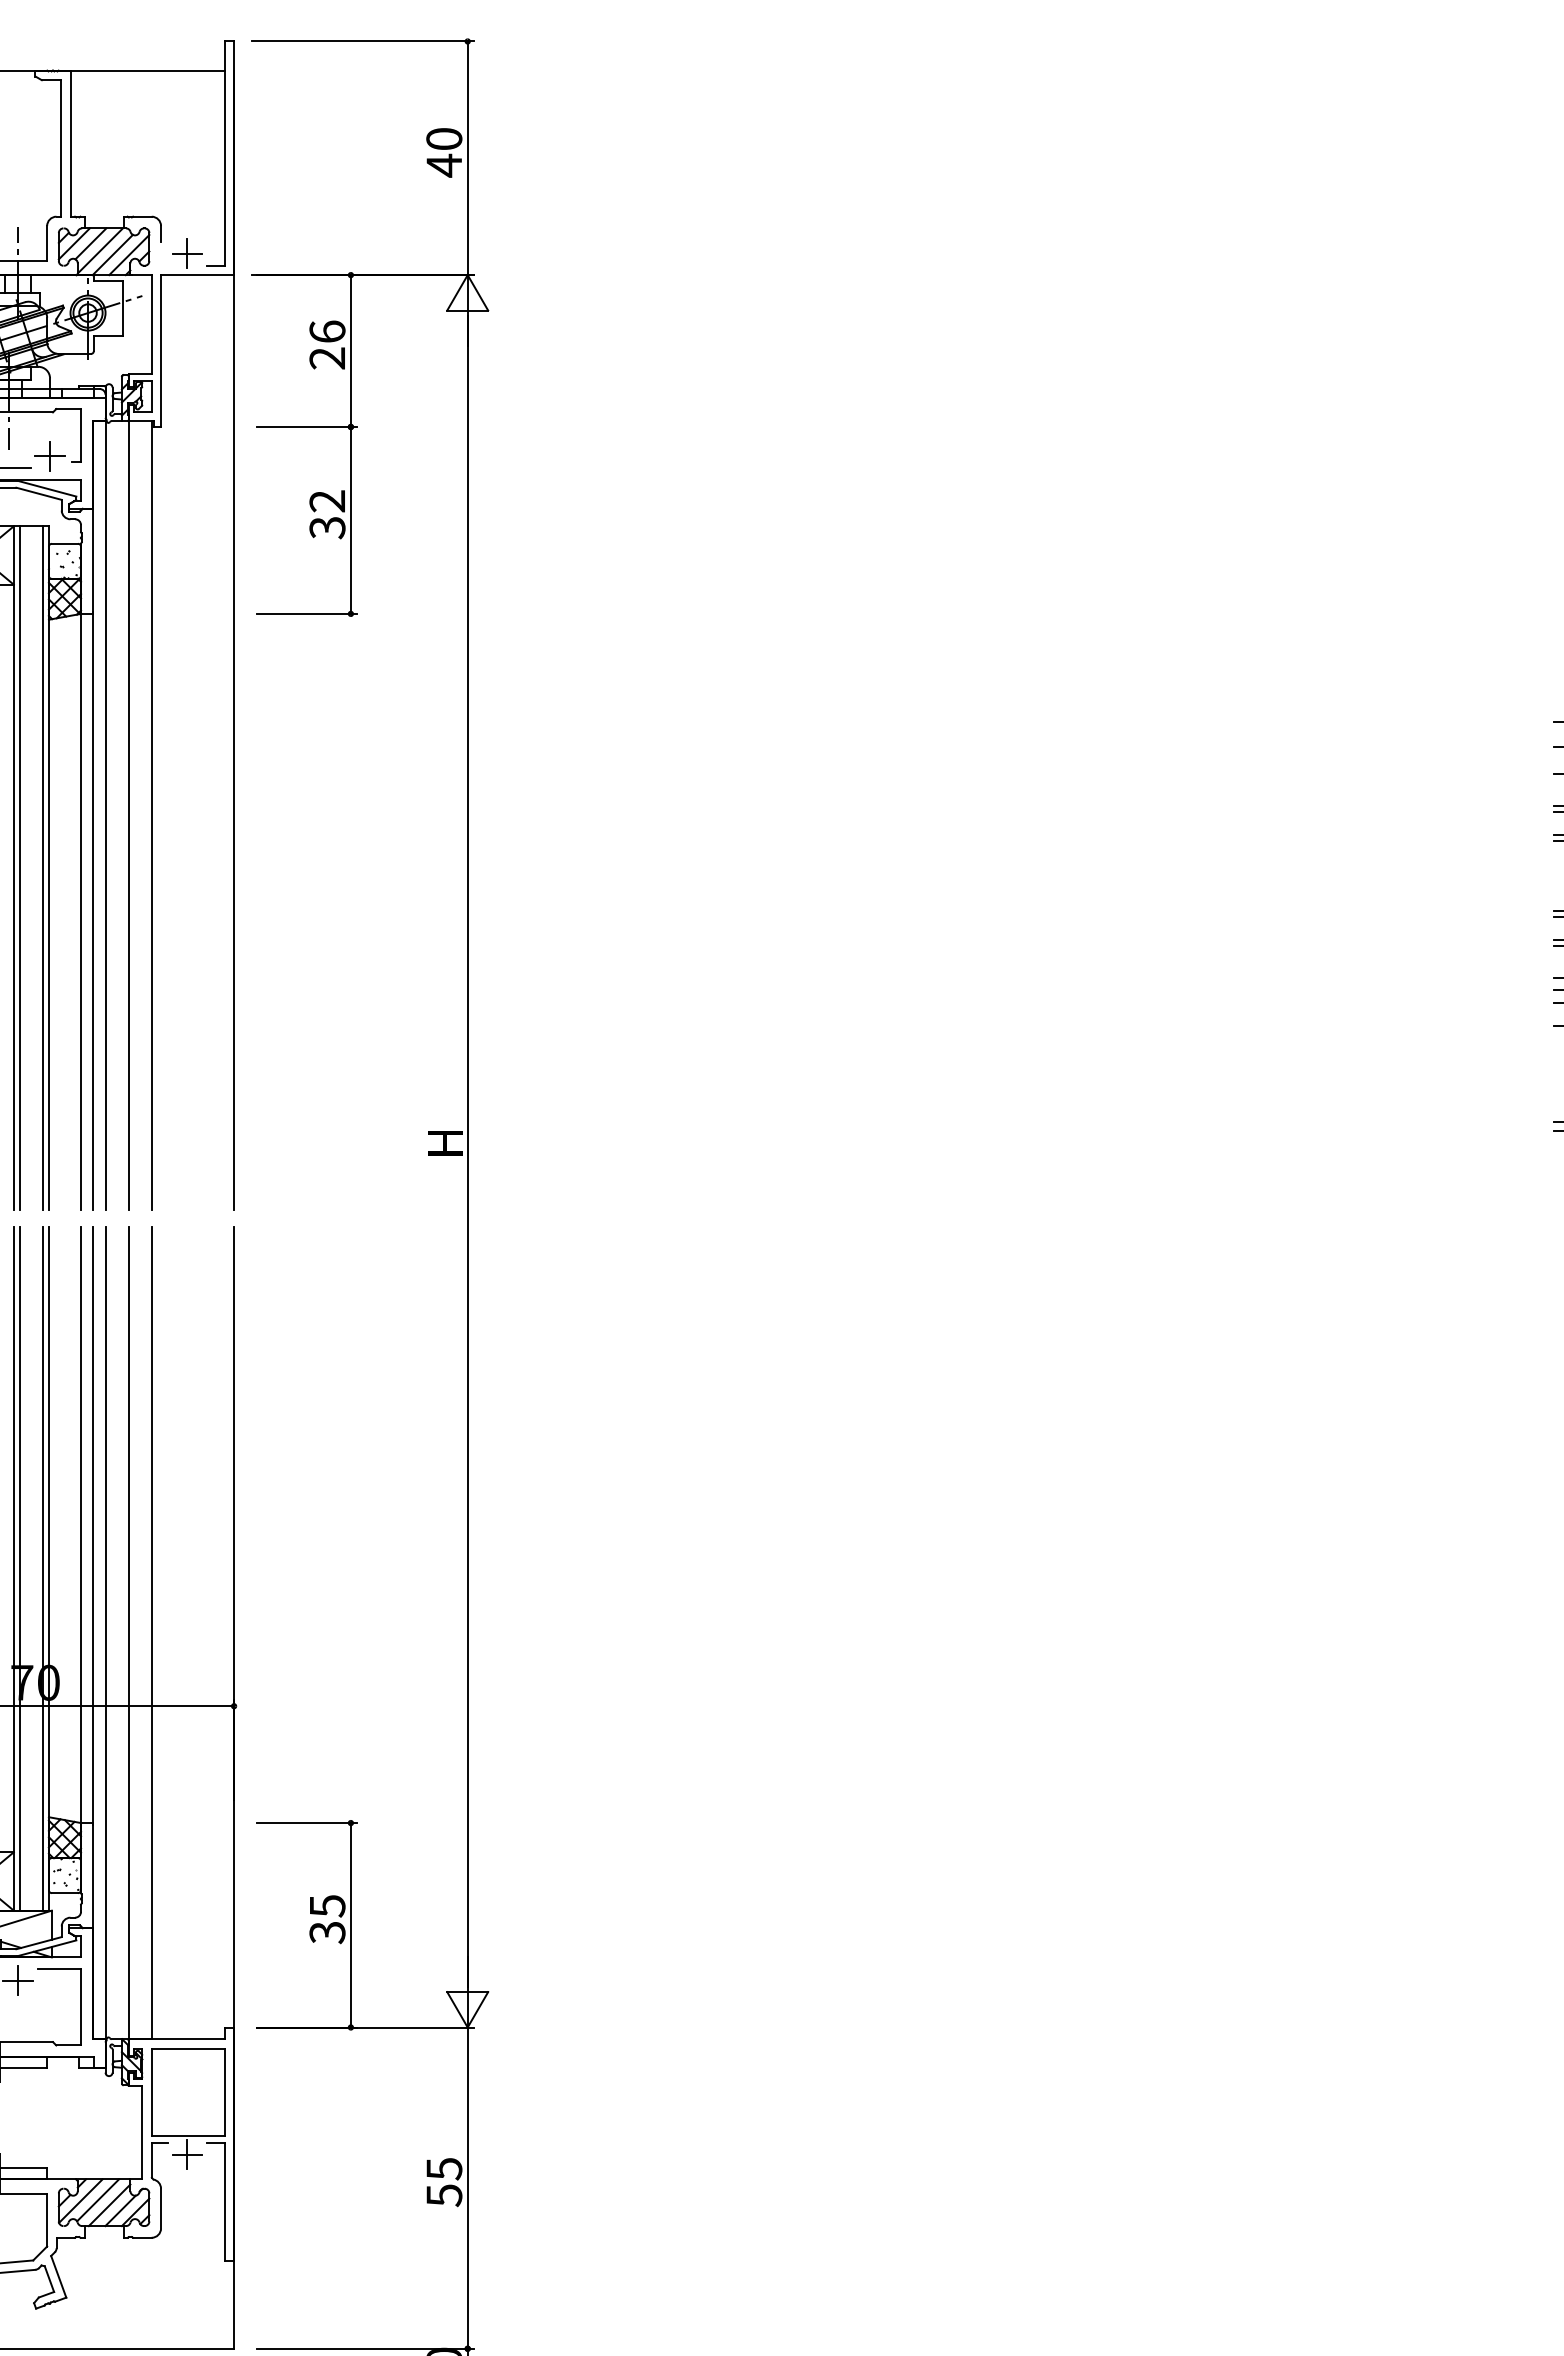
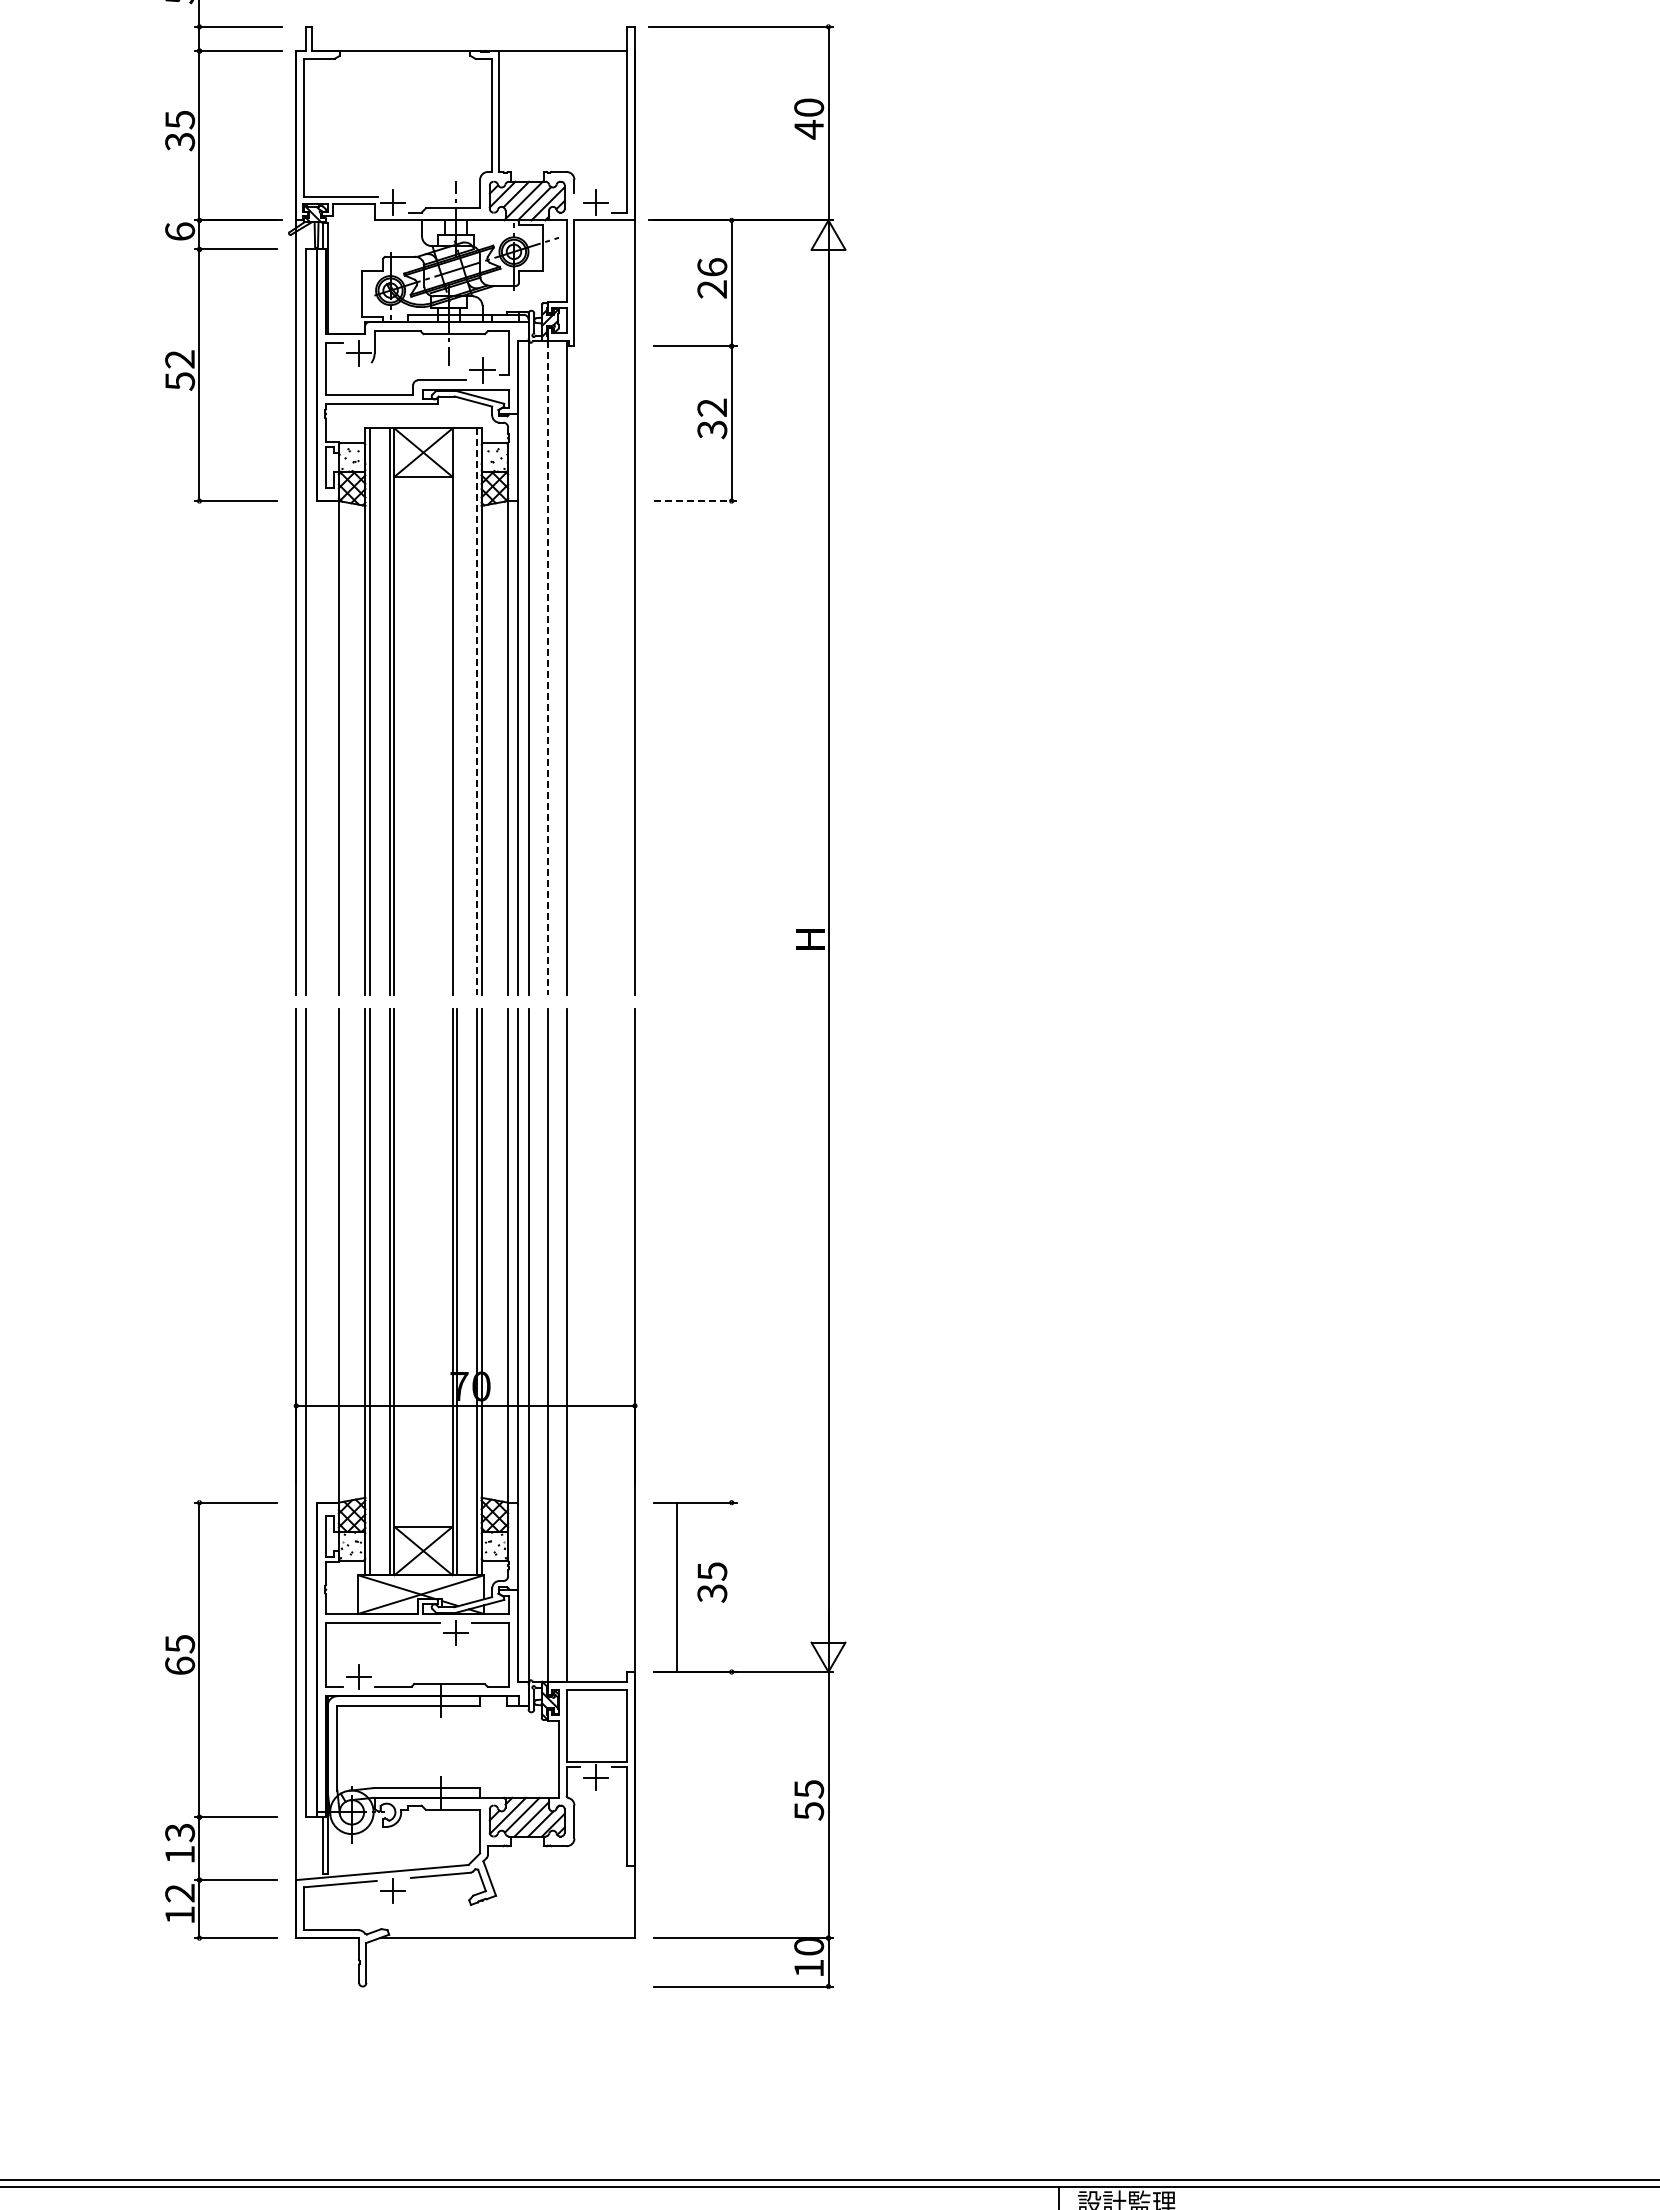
line: (307, 614) -> (695, 501), solid -> dashed
line: (128, 816) -> (547, 668), solid -> dashed
line: (19, 867) -> (457, 711), removed
line: (42, 869) -> (476, 712), solid -> dashed
line: (350, 1925) -> (676, 1587), moved

